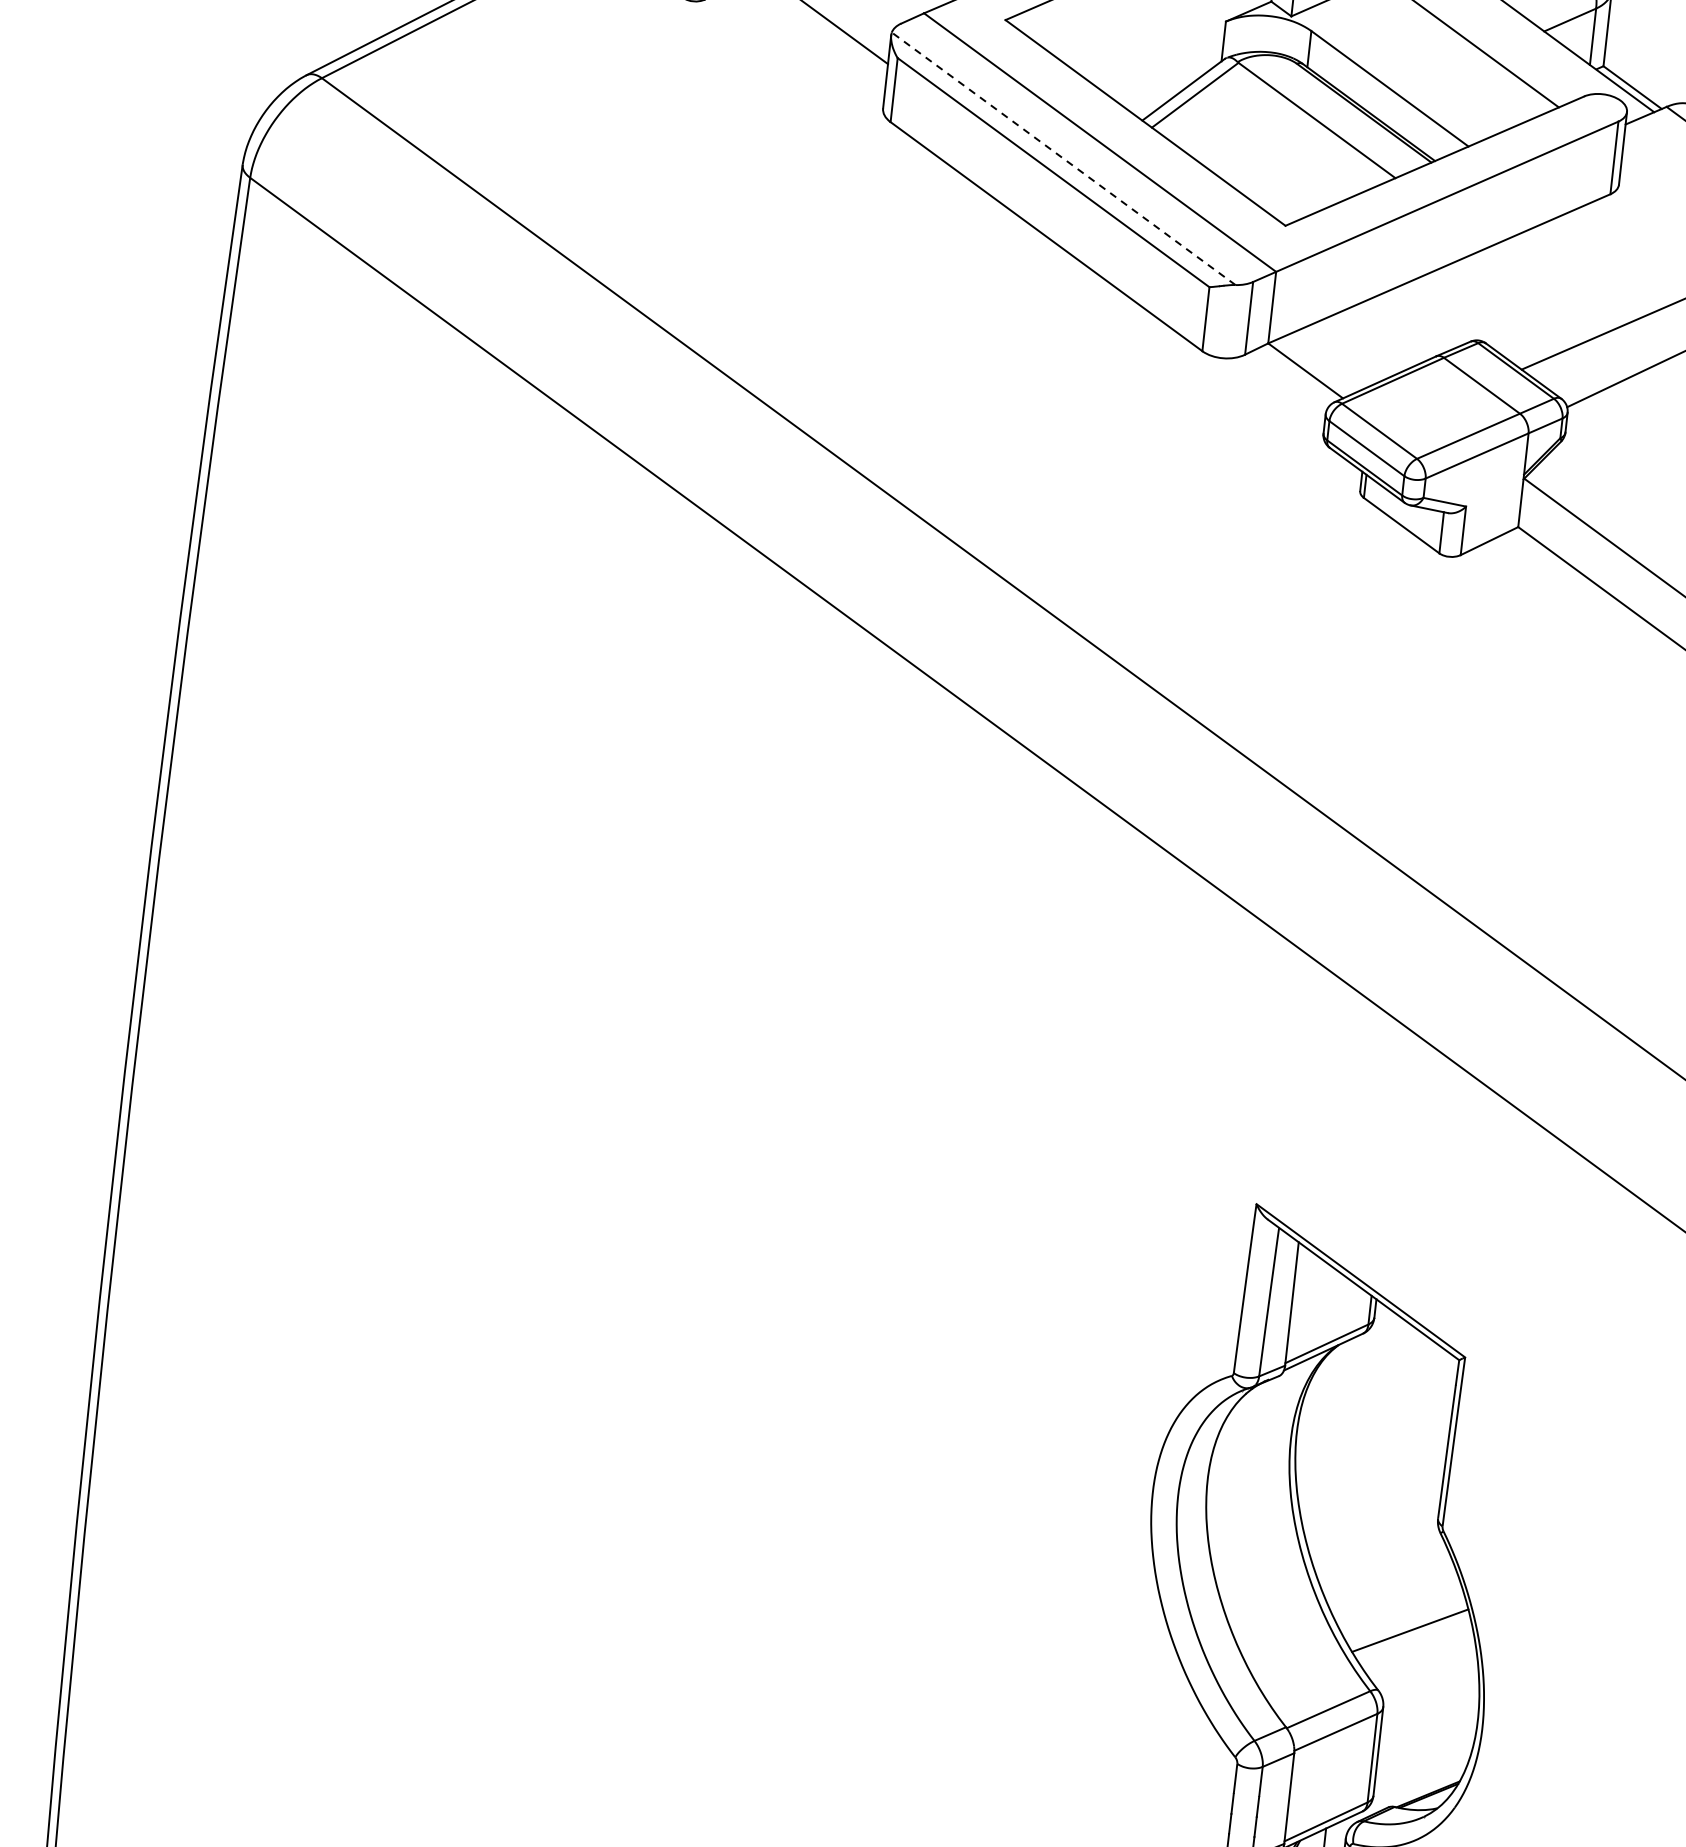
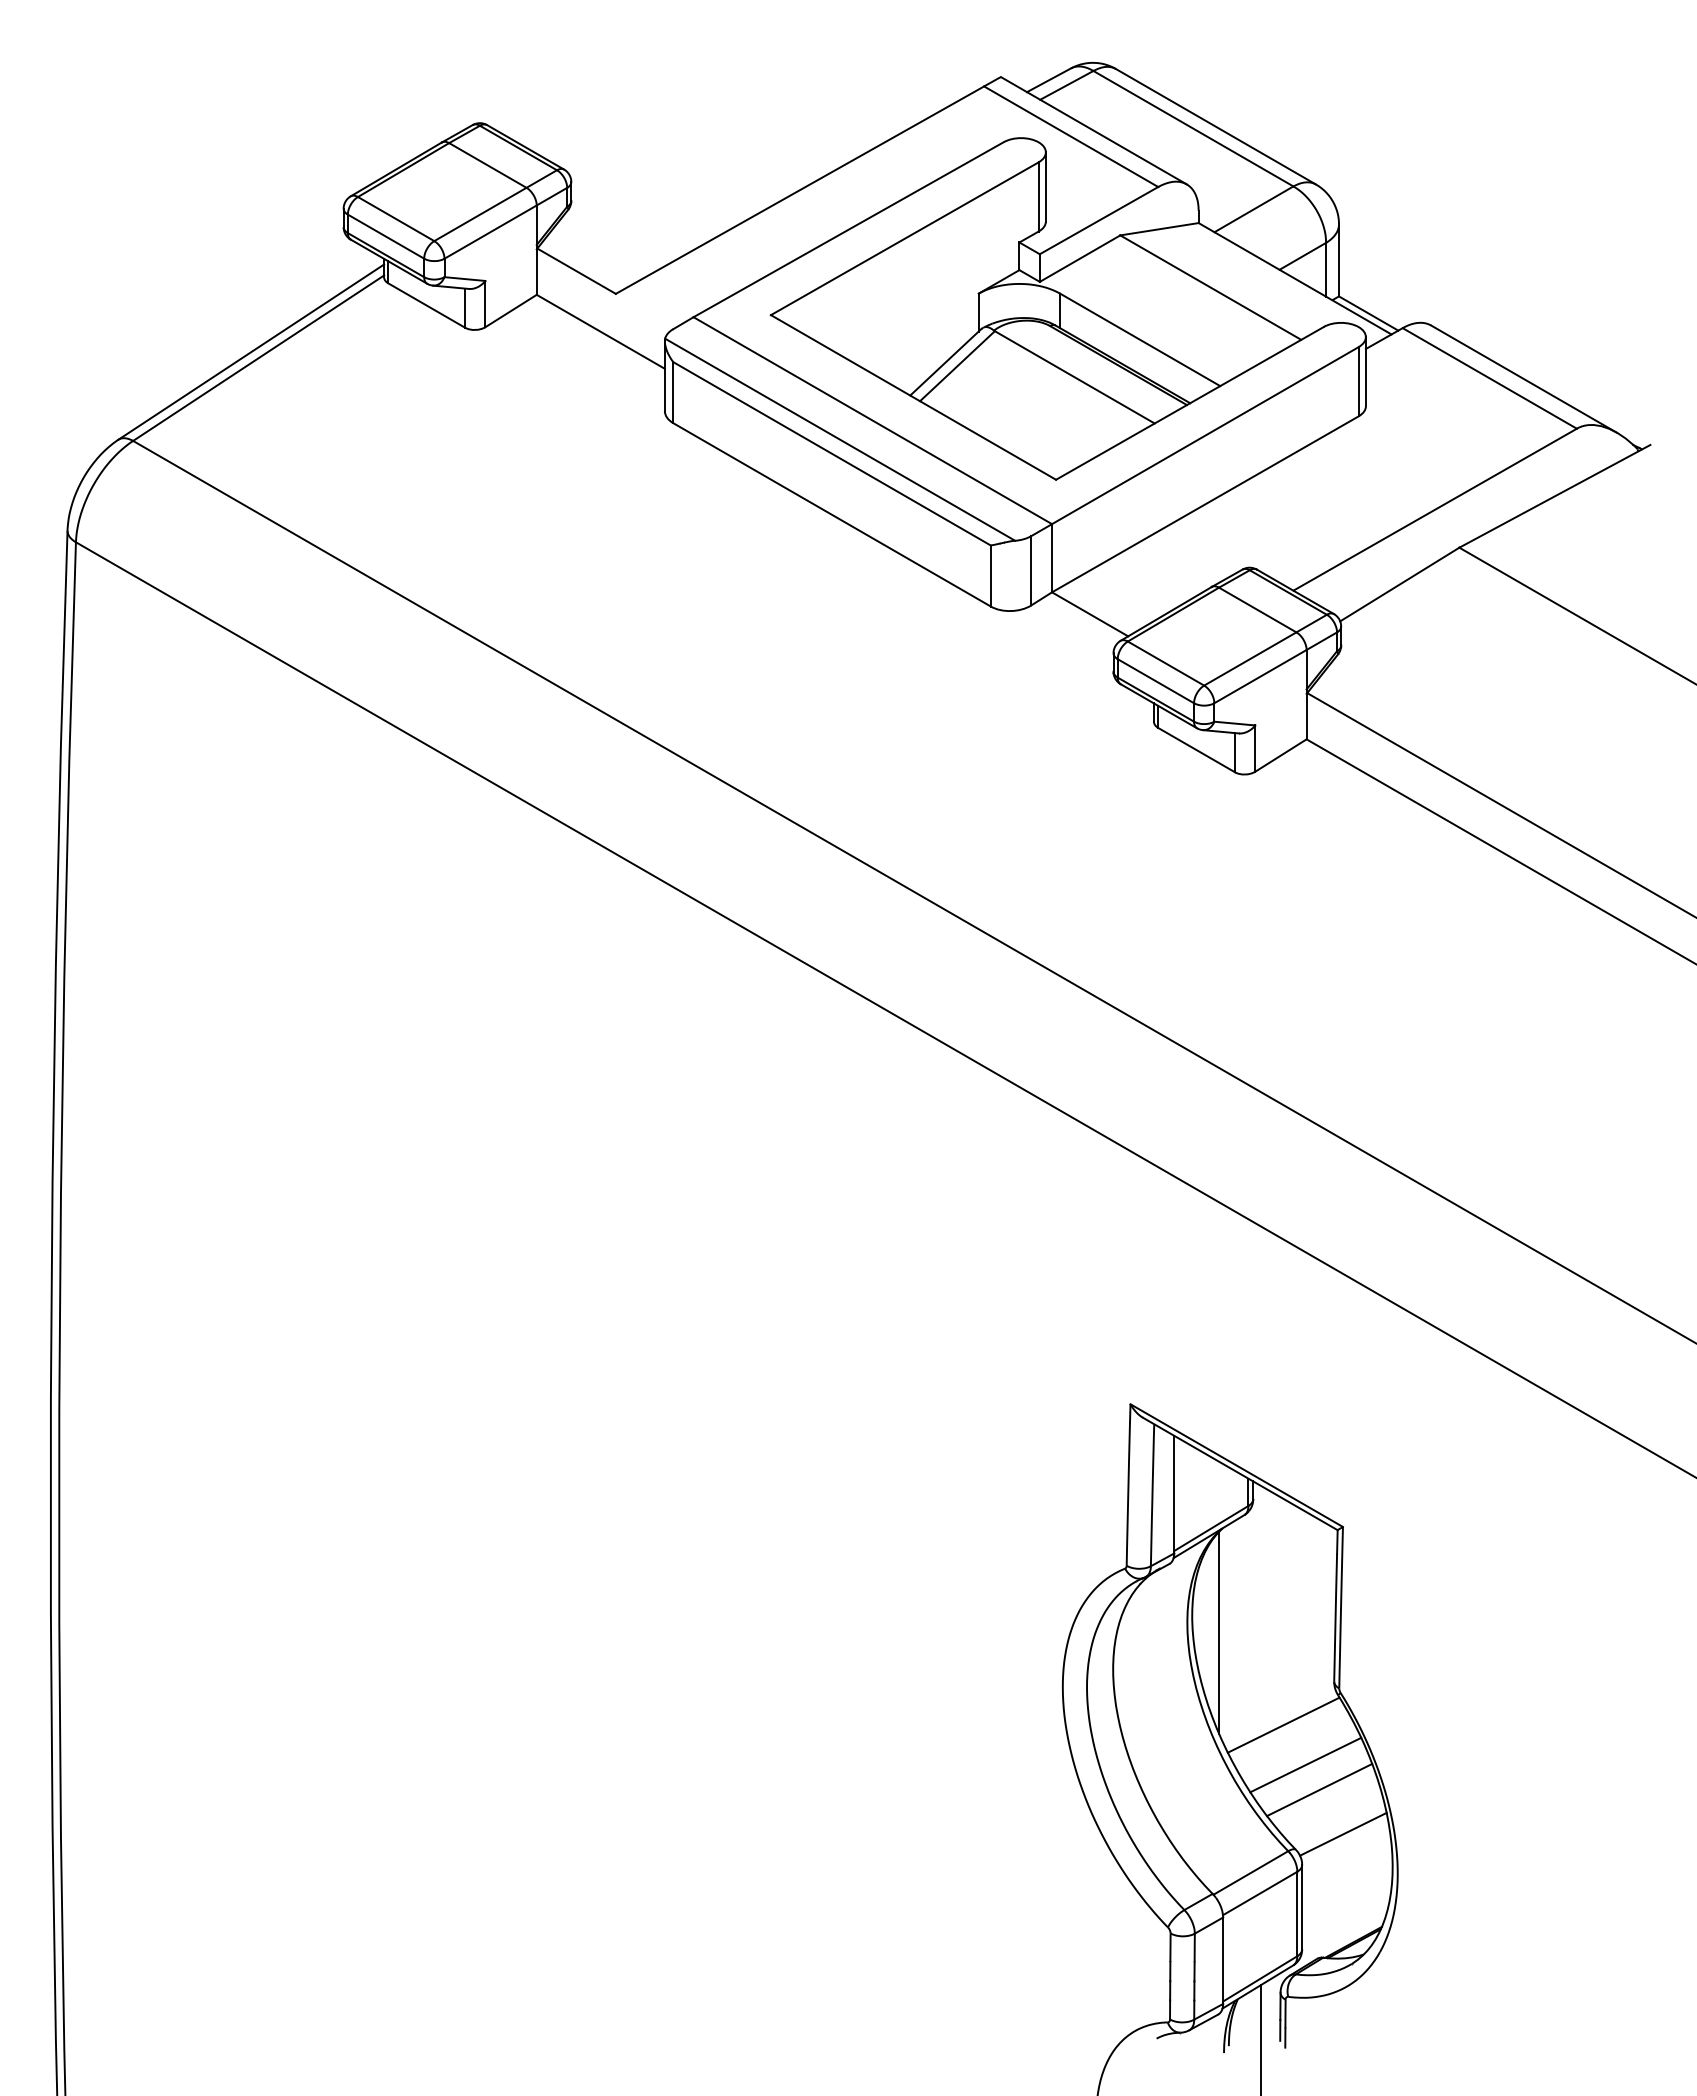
line: (1063, 158) -> (839, 439), dashed -> solid
line: (1323, 1453) -> (1219, 1632), added
line: (1379, 1557) -> (1283, 1724), added
line: (1398, 1602) -> (1305, 1764), added
line: (1430, 1679) -> (1343, 1833), added

